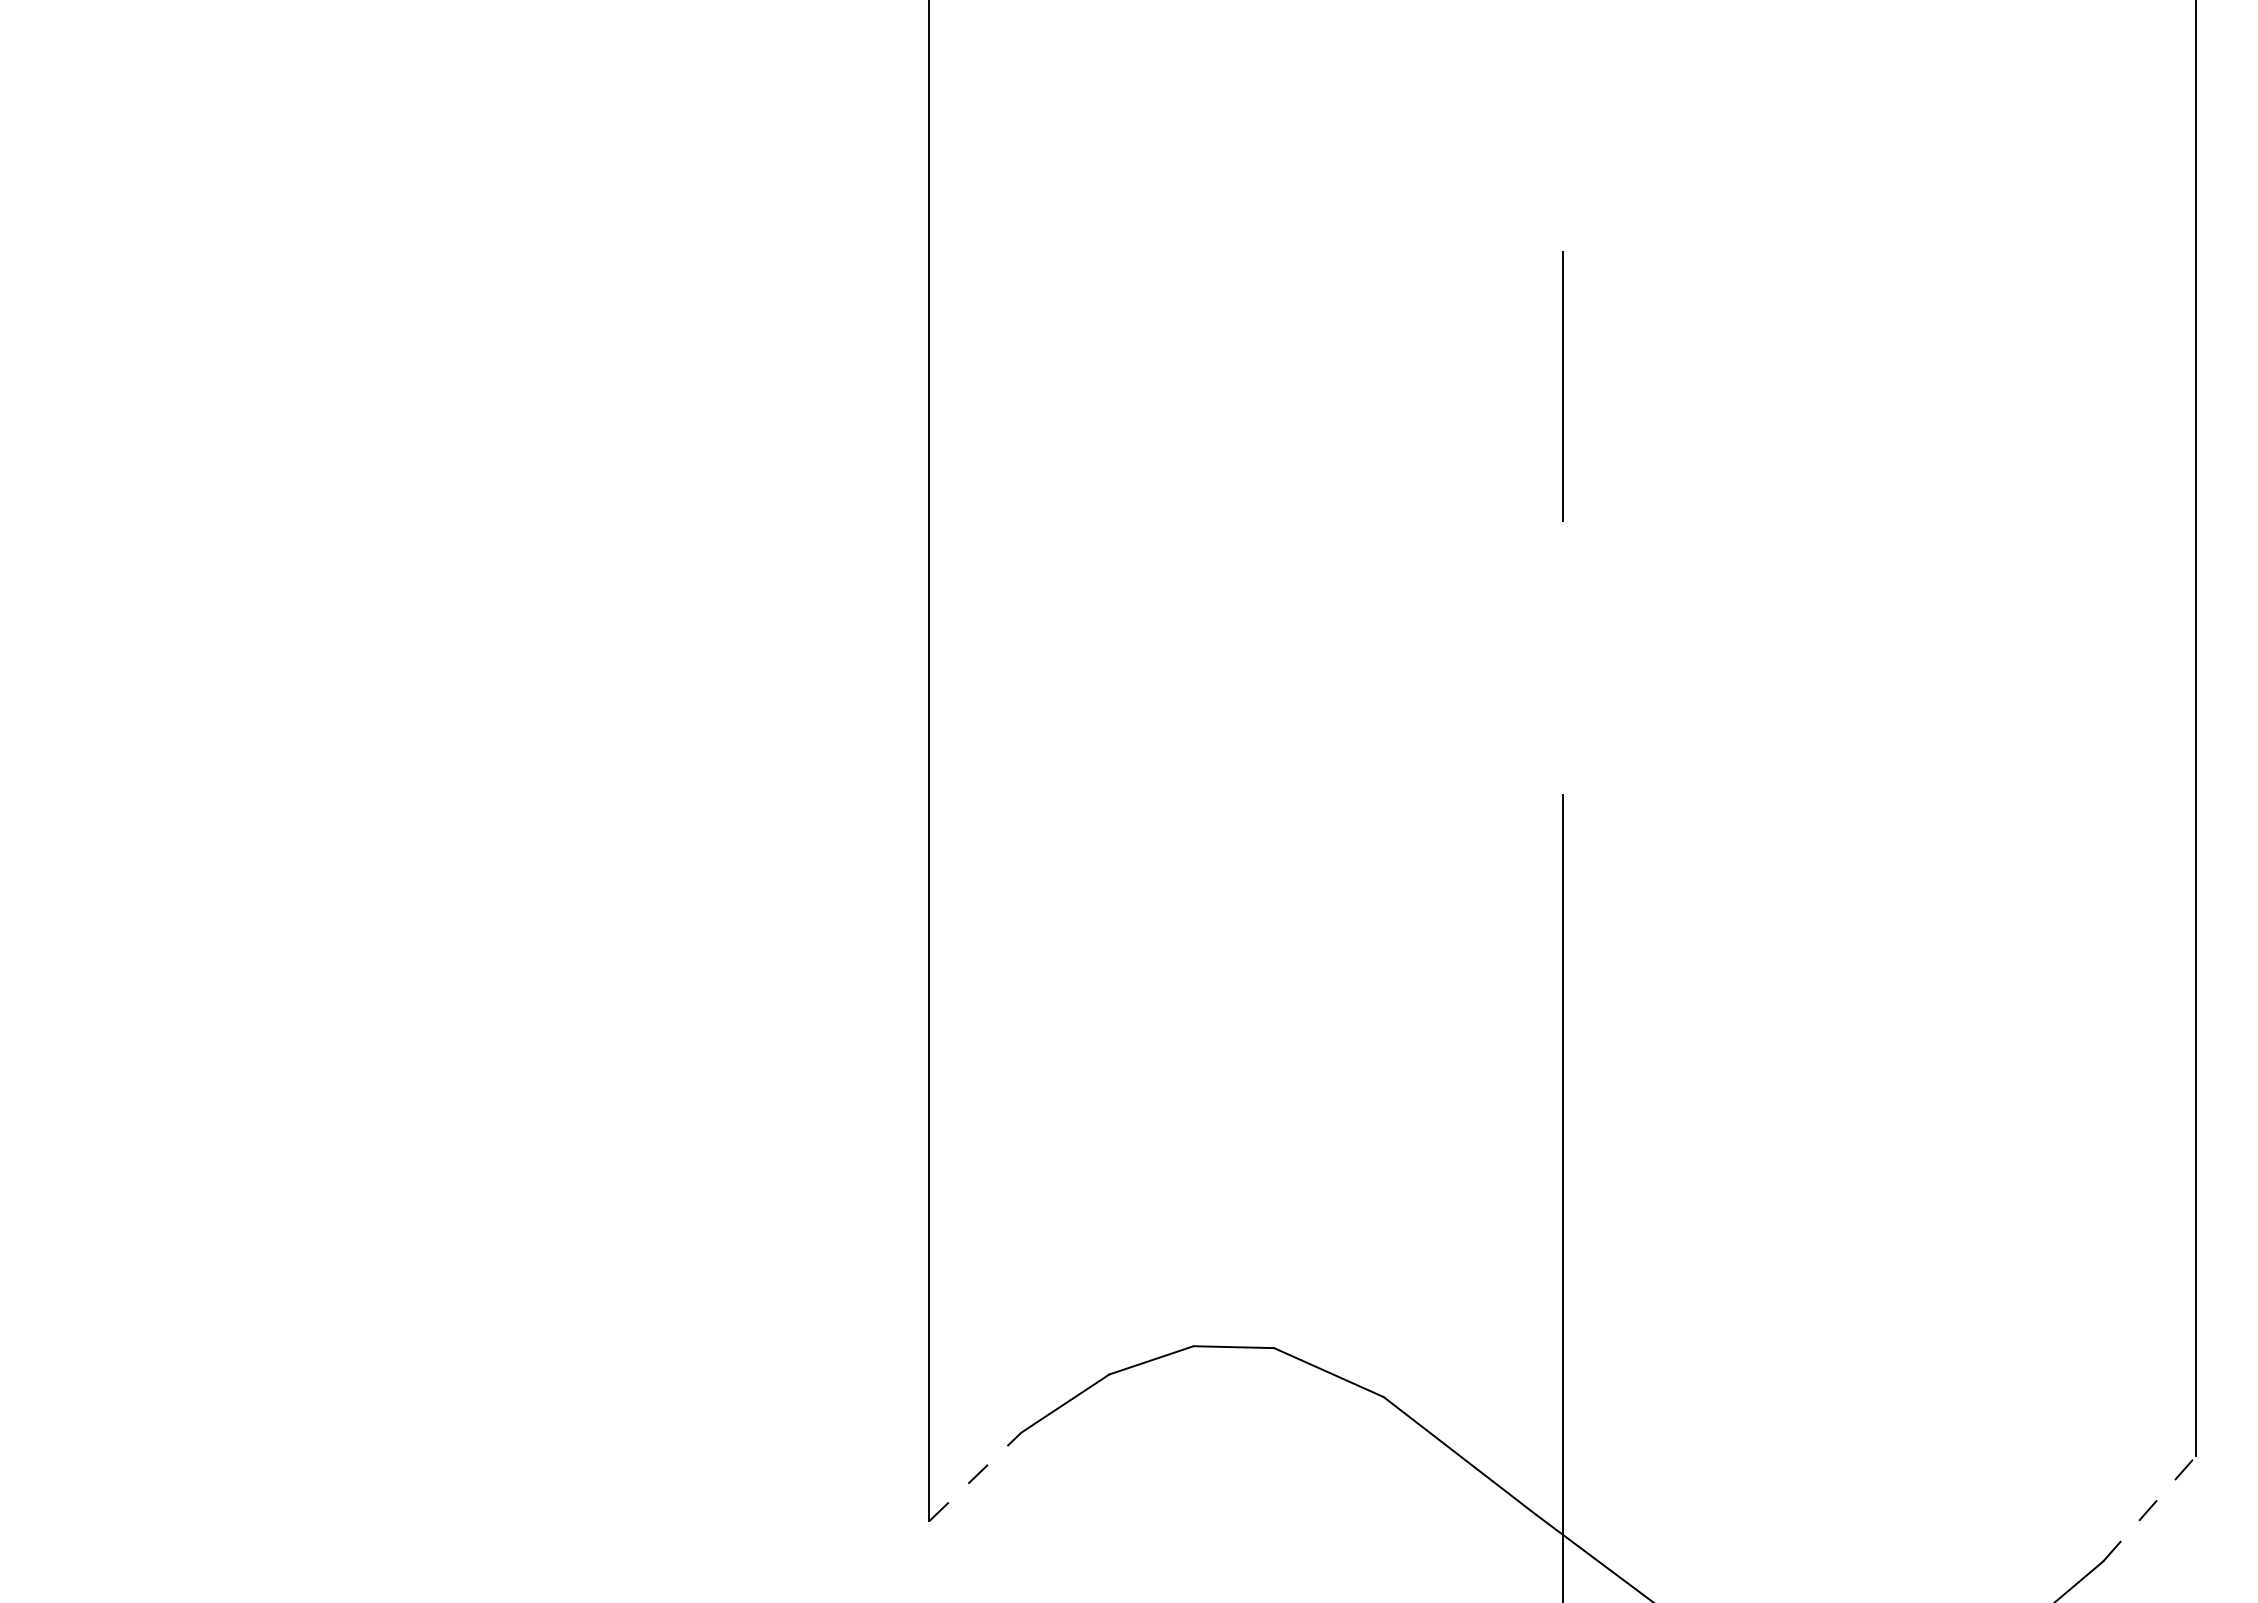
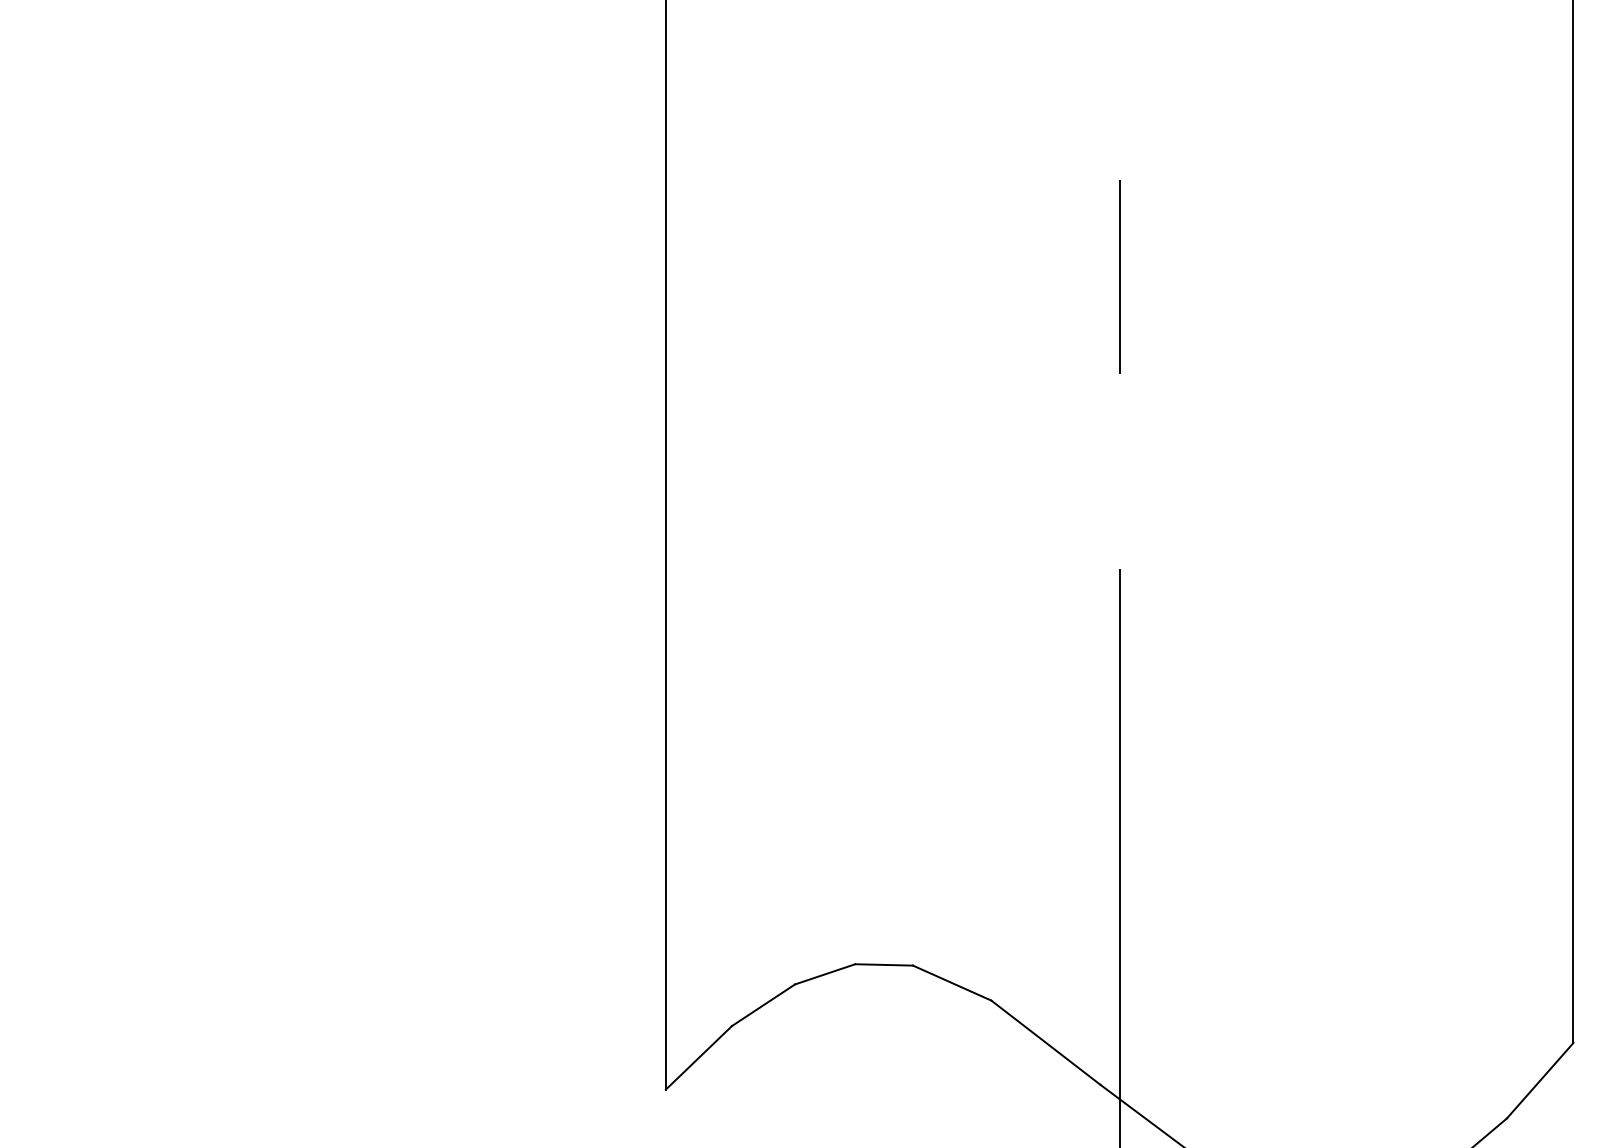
line: (975, 1476) -> (699, 1057), dashed -> solid
line: (2149, 1508) -> (1540, 1080), dashed -> solid

